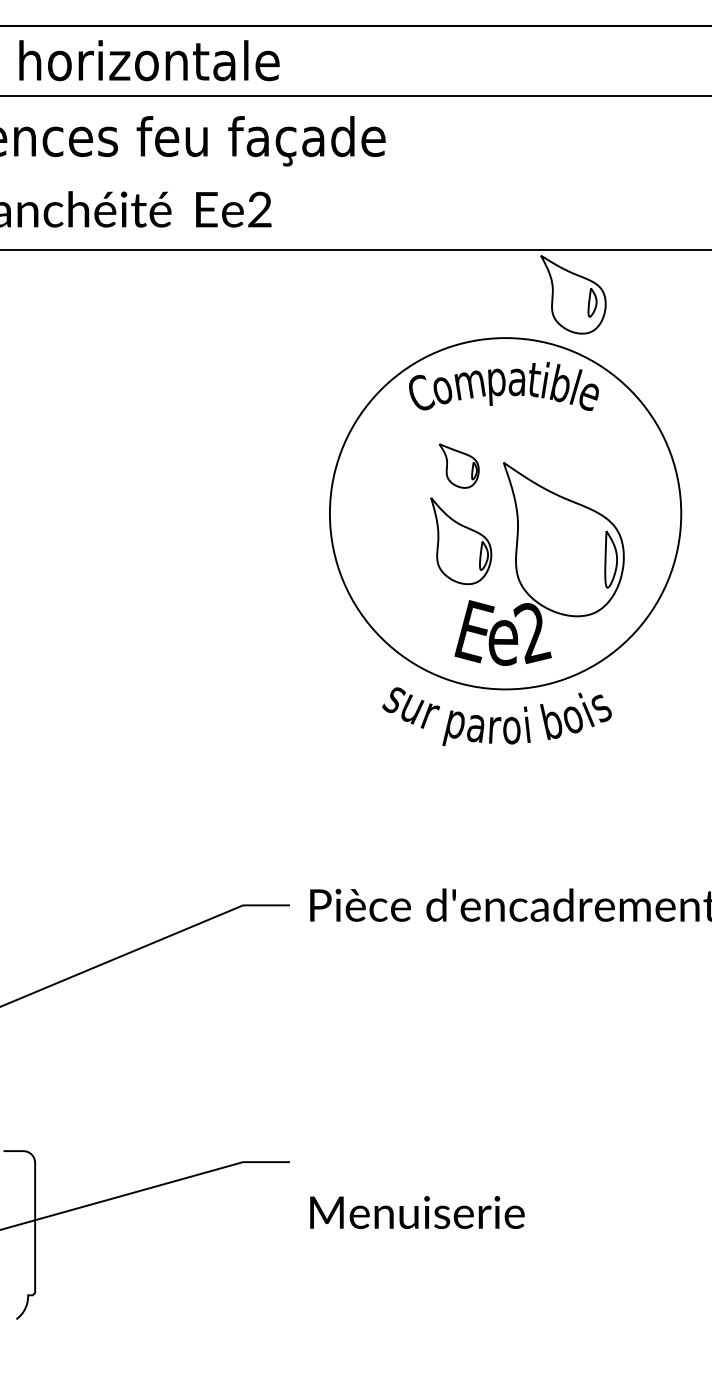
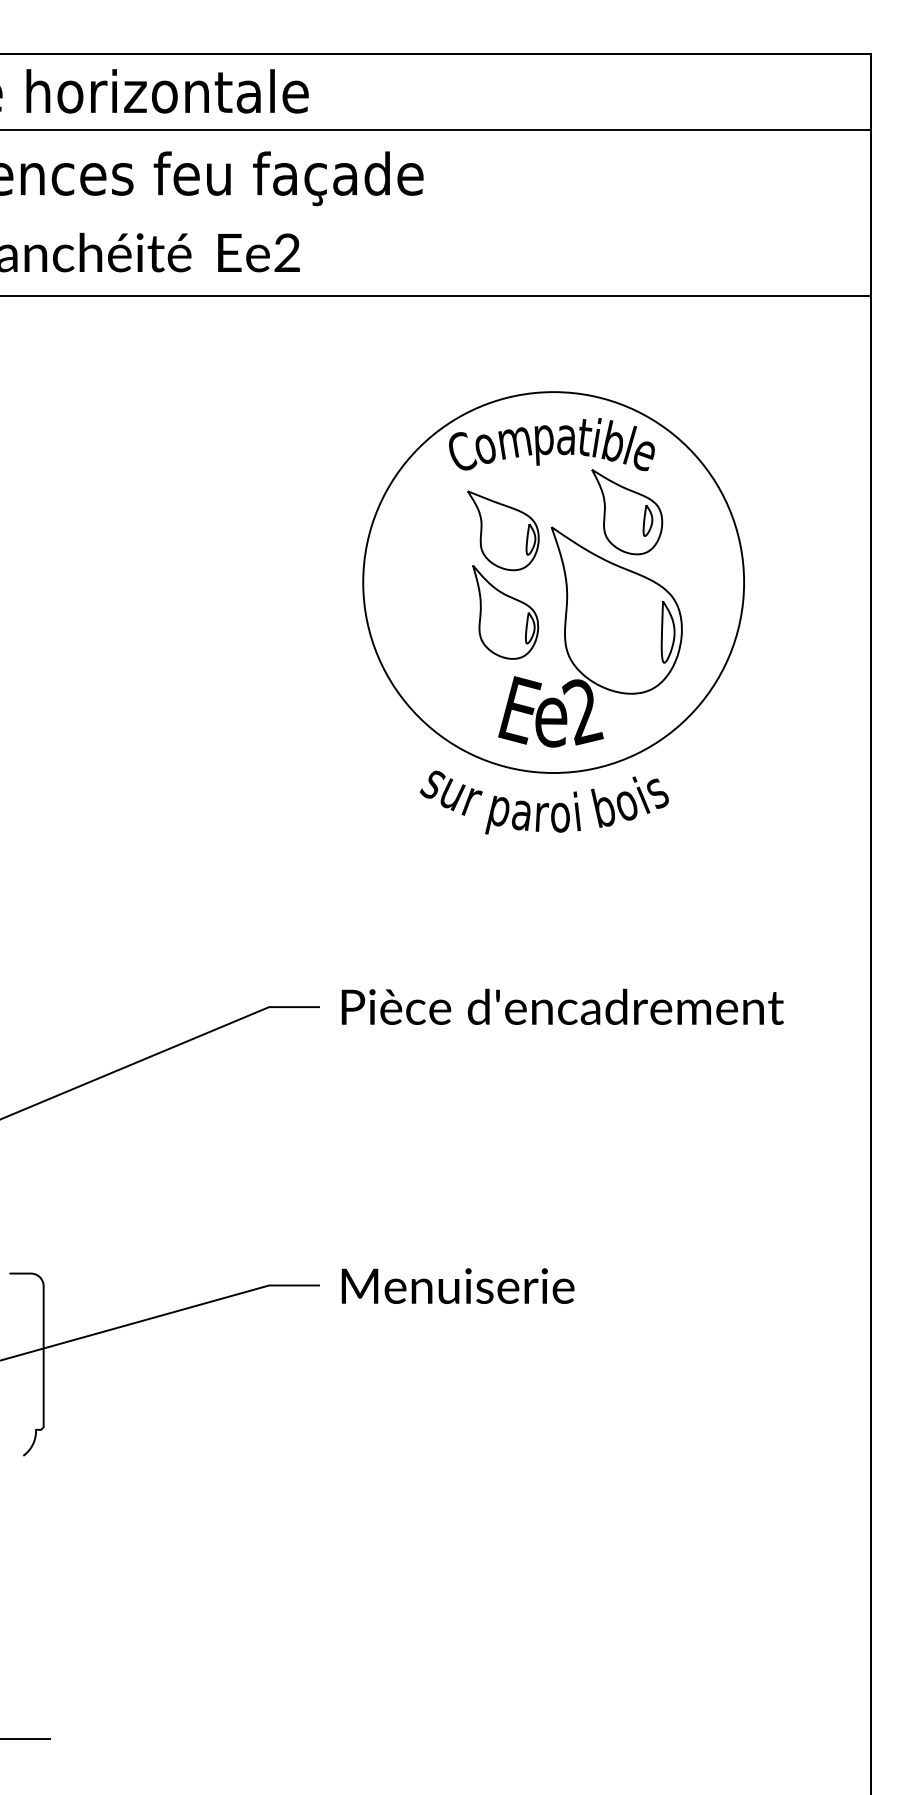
part: (573, 295) -> (627, 512), moved
part: (459, 465) -> (503, 530), size x1.67
text: (416, 1211) -> (457, 1285), moved

